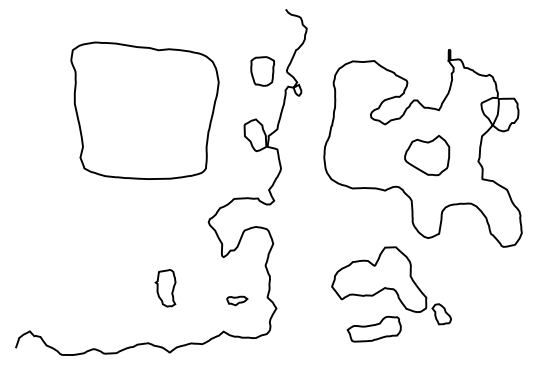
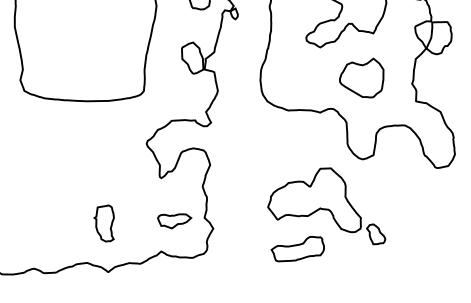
part: (165, 288) -> (104, 223), moved
part: (237, 300) -> (175, 220), size x1.67
part: (373, 328) -> (297, 248), moved

